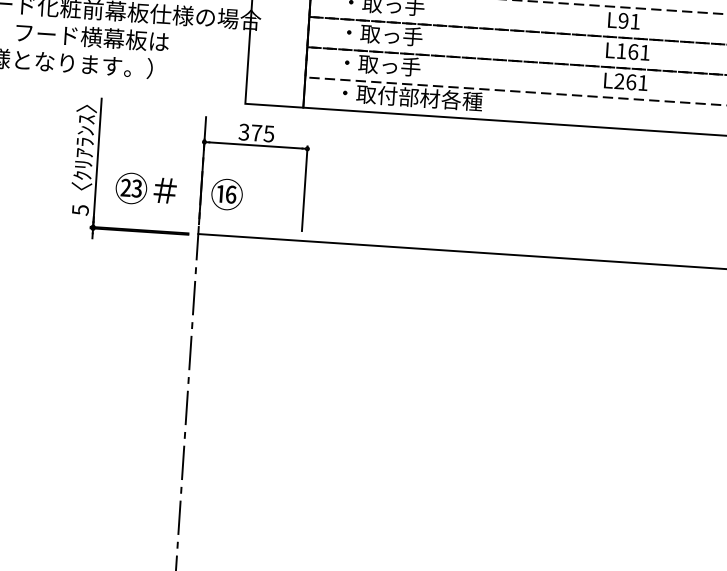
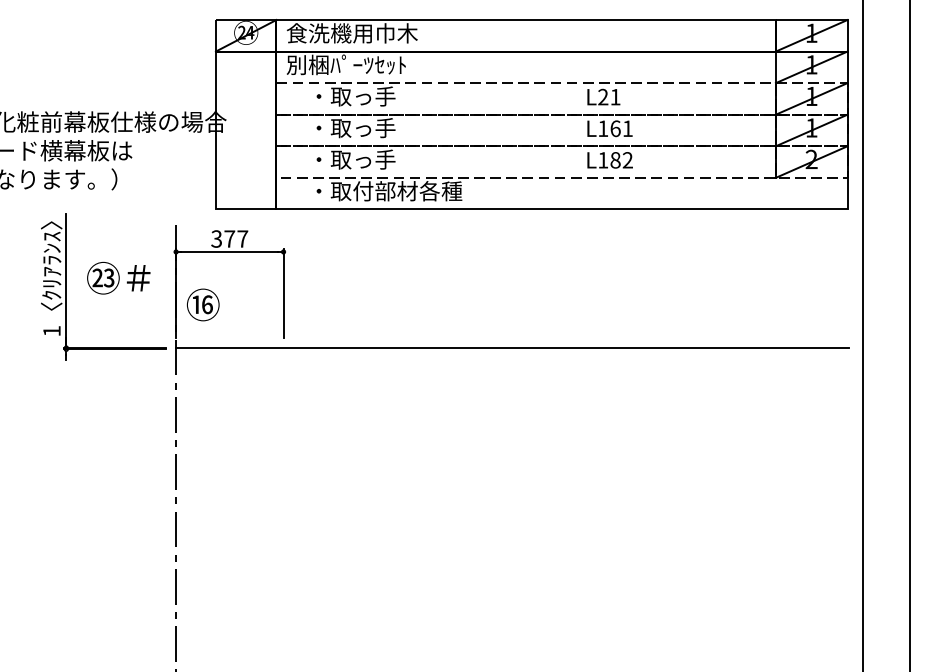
text: (623, 21) -> (603, 97), L91 -> L21
text: (631, 82) -> (615, 160), L261 -> L182
text: (268, 133) -> (242, 238), 375 -> 377
text: (145, 188) -> (118, 277), moved
text: (80, 210) -> (51, 331), 5 -> 1

